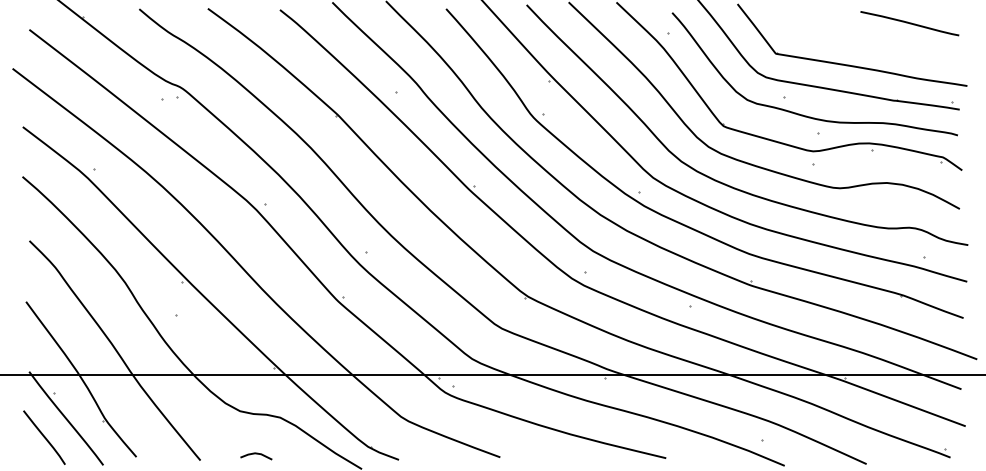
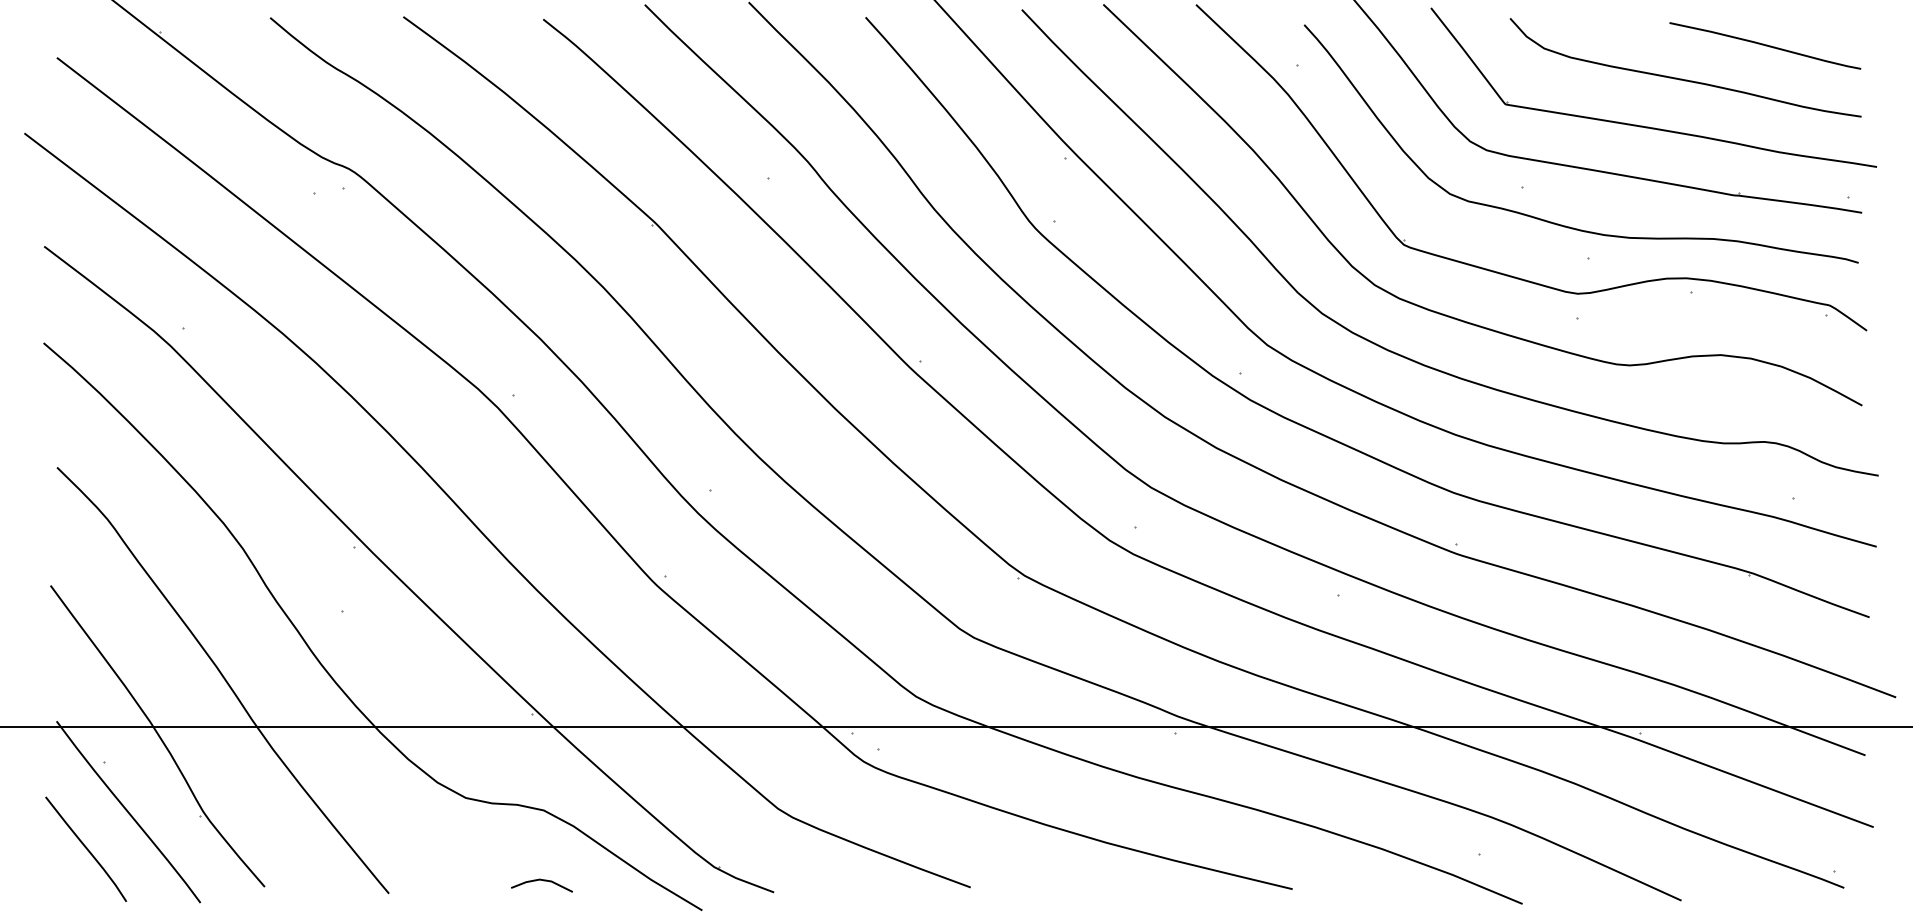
curve: (865, 39) -> (1679, 76), added
line: (256, 454) -> (542, 881), moved

